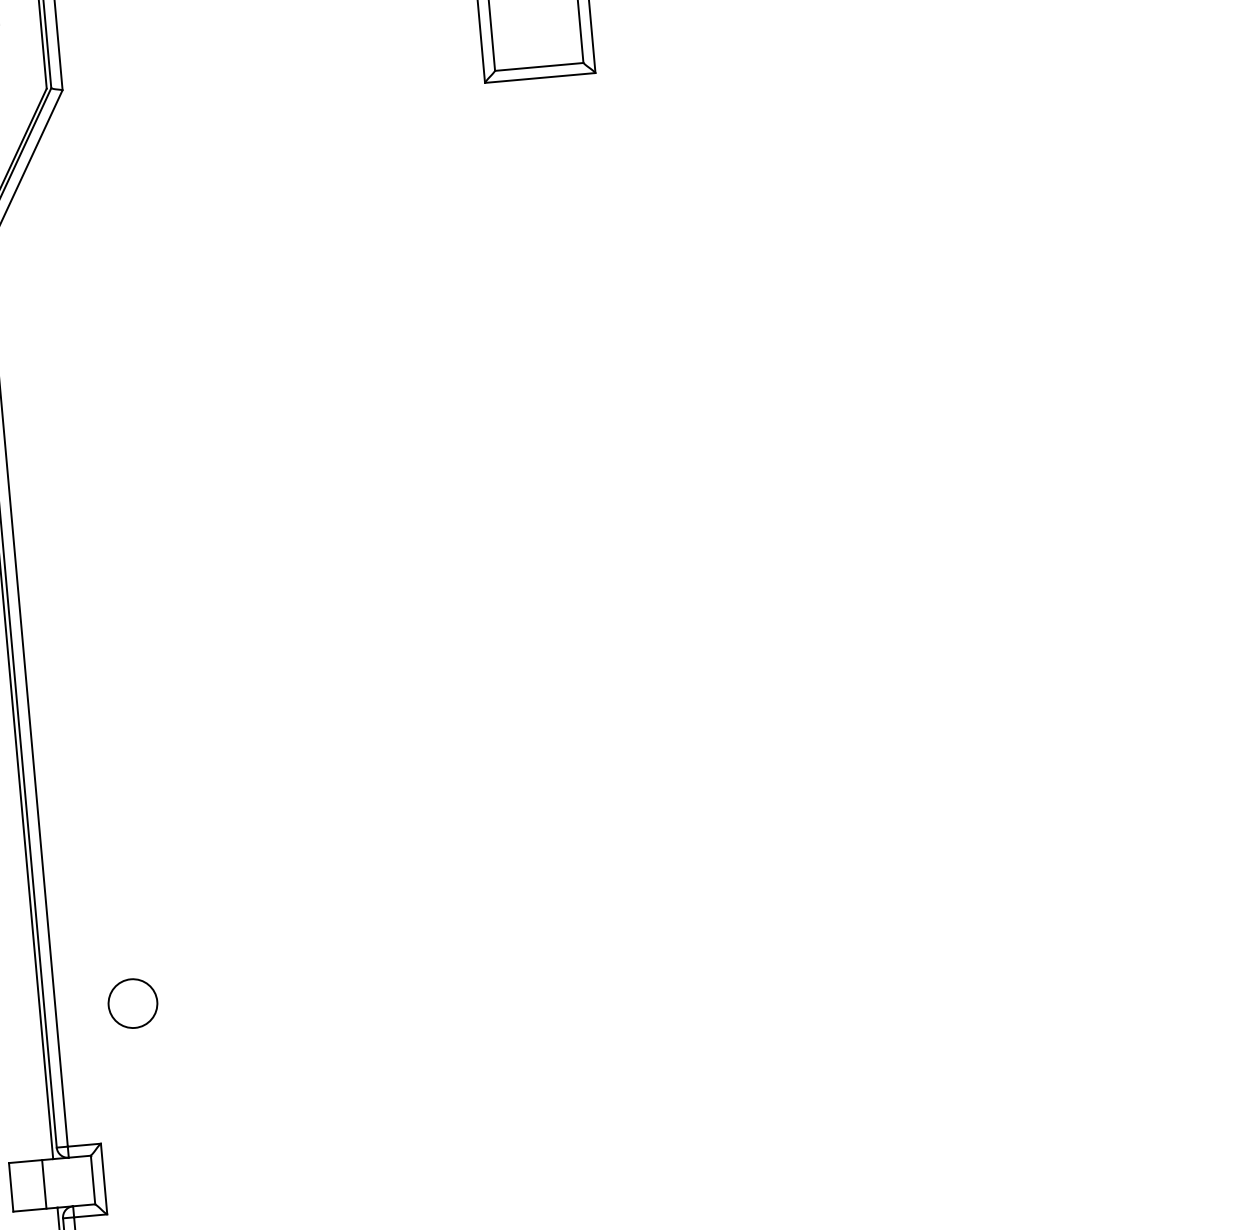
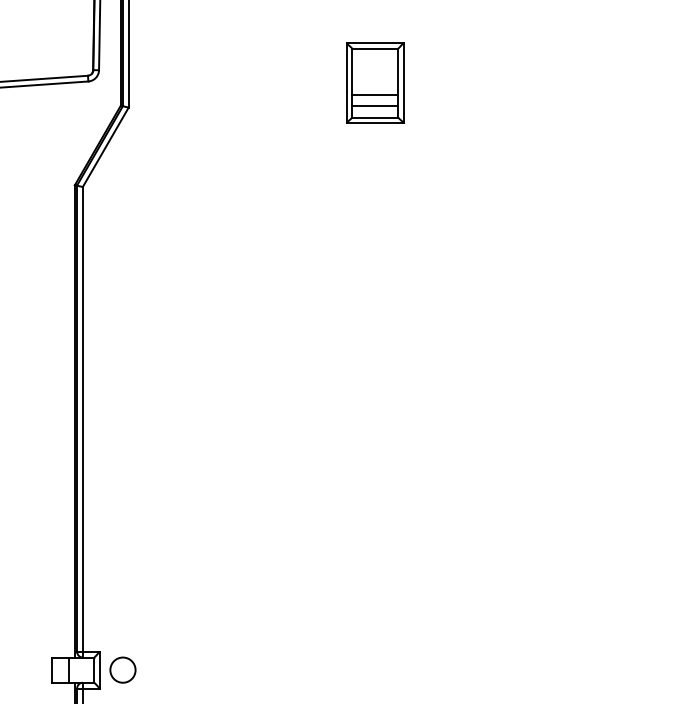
line: (535, 22) -> (375, 94), added
line: (537, 45) -> (375, 106), added
circle: (131, 1002) -> (122, 669), moved

